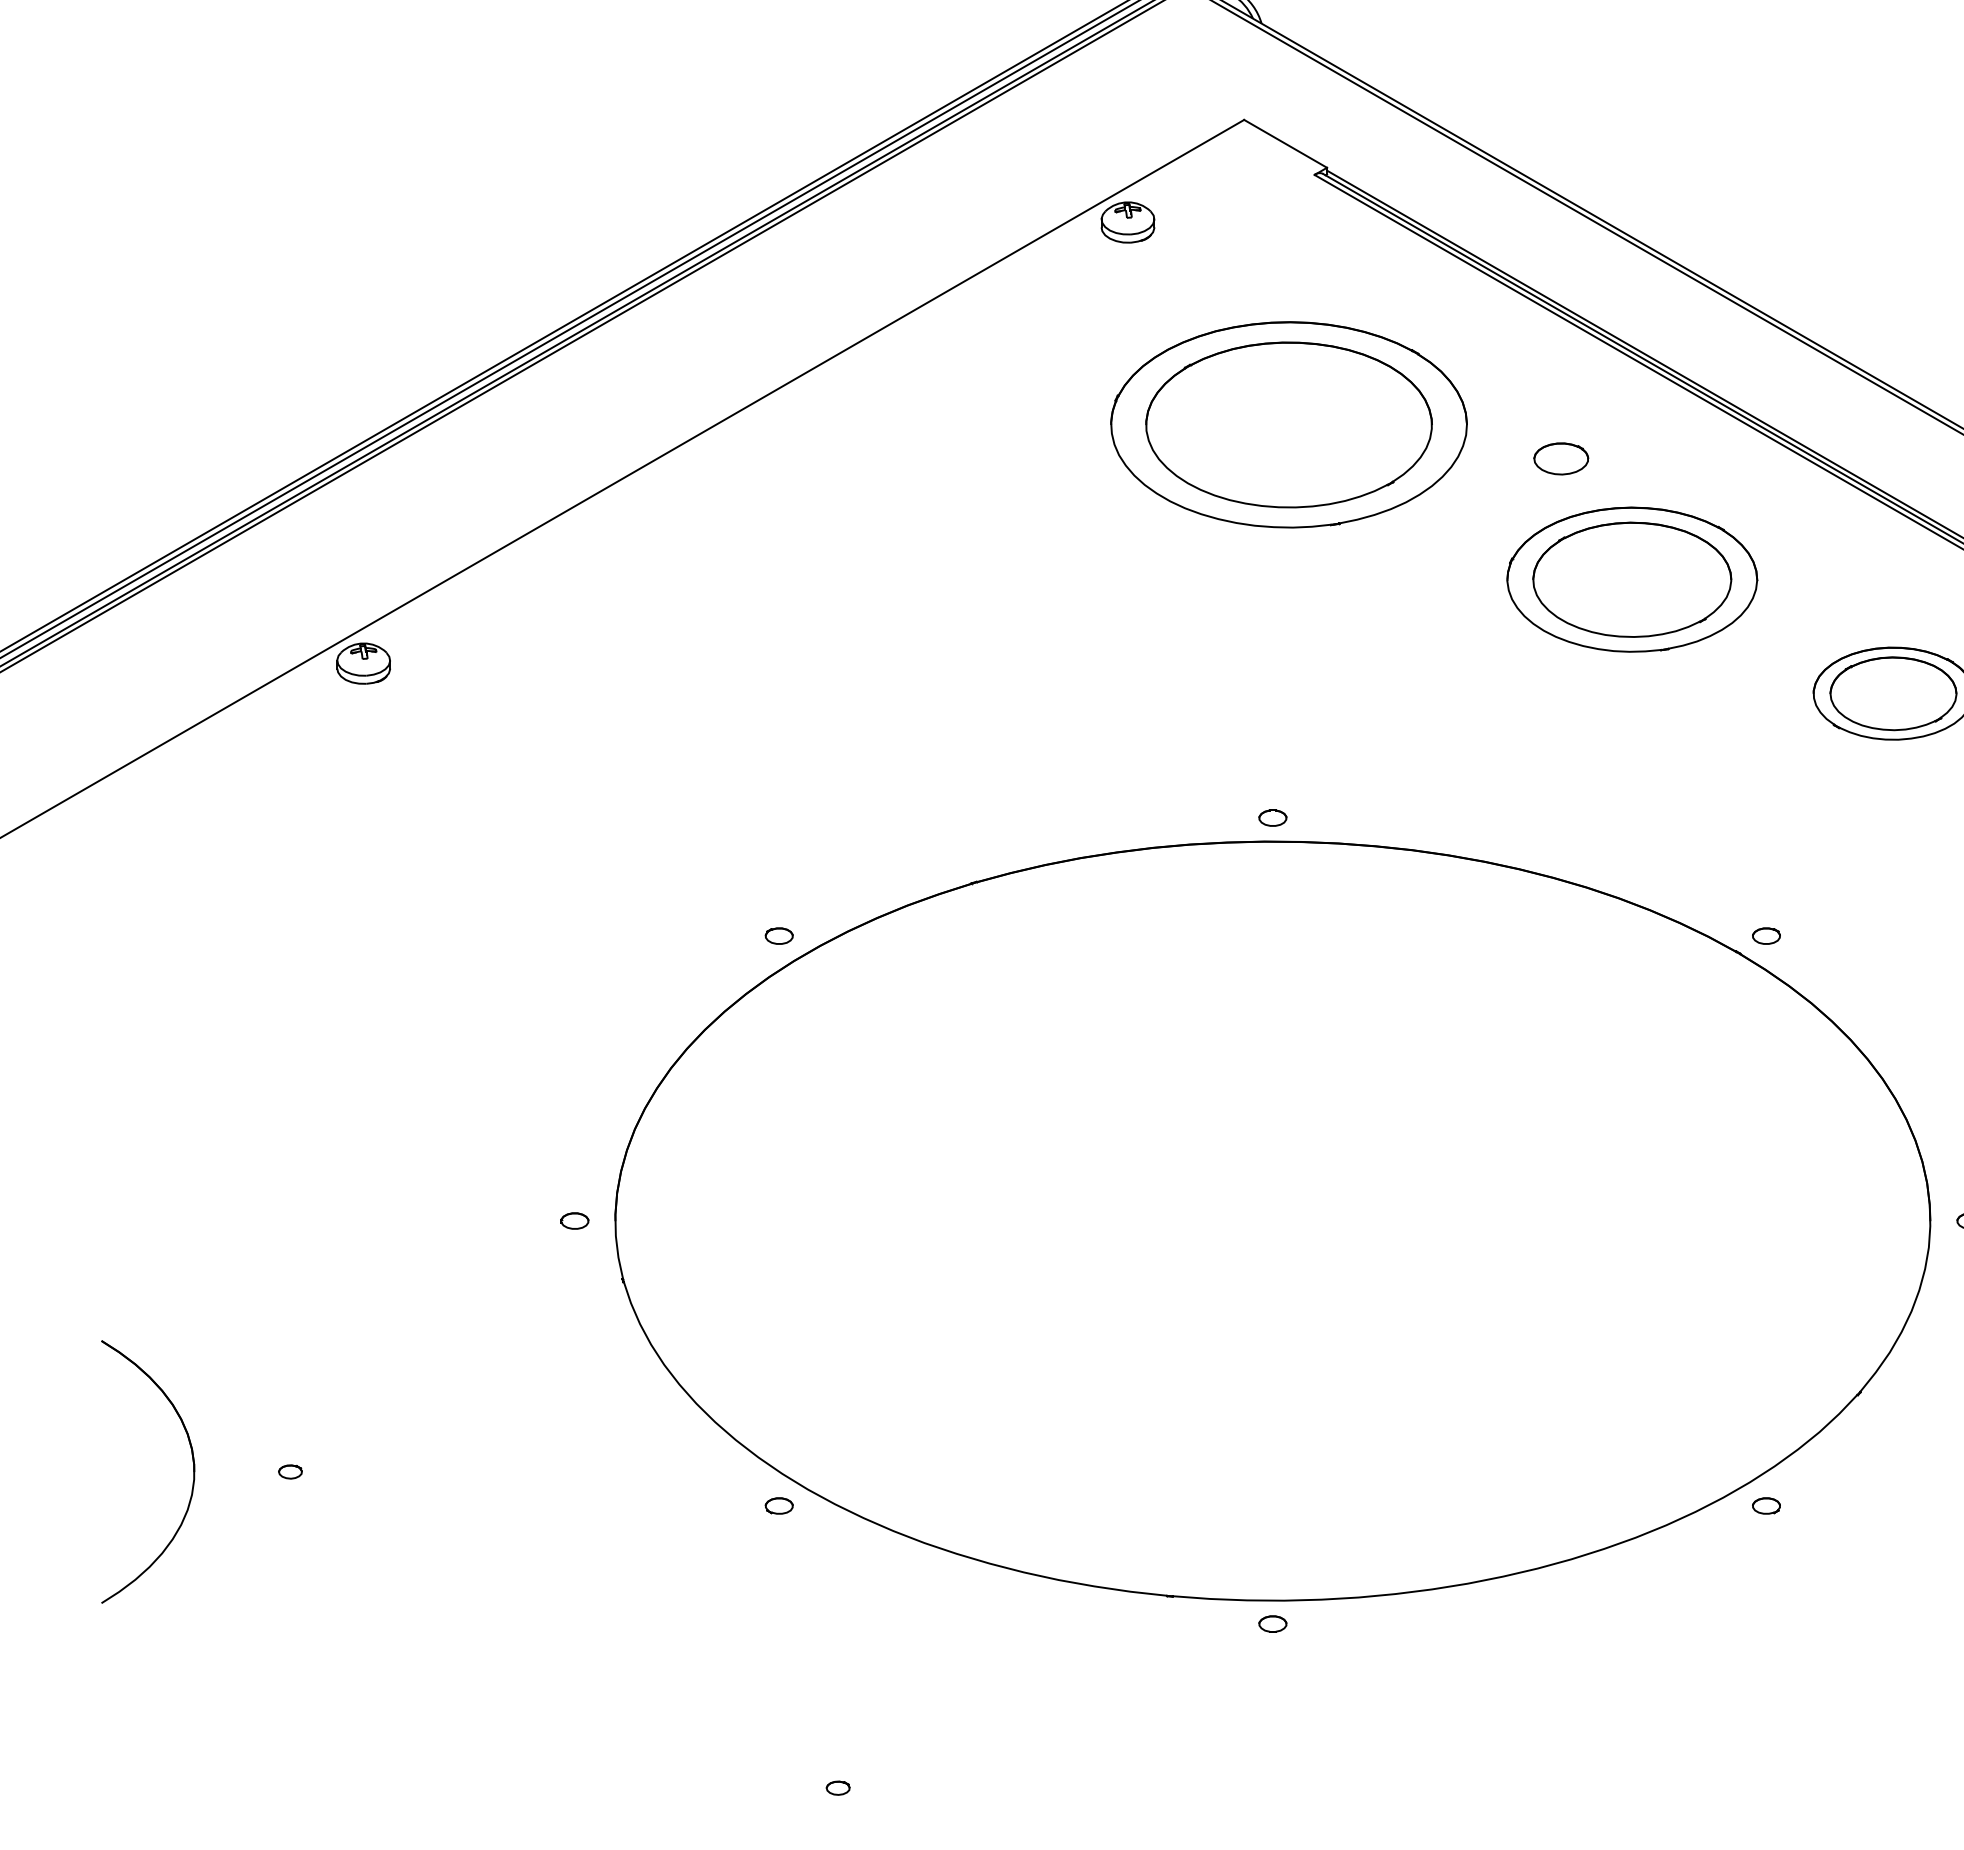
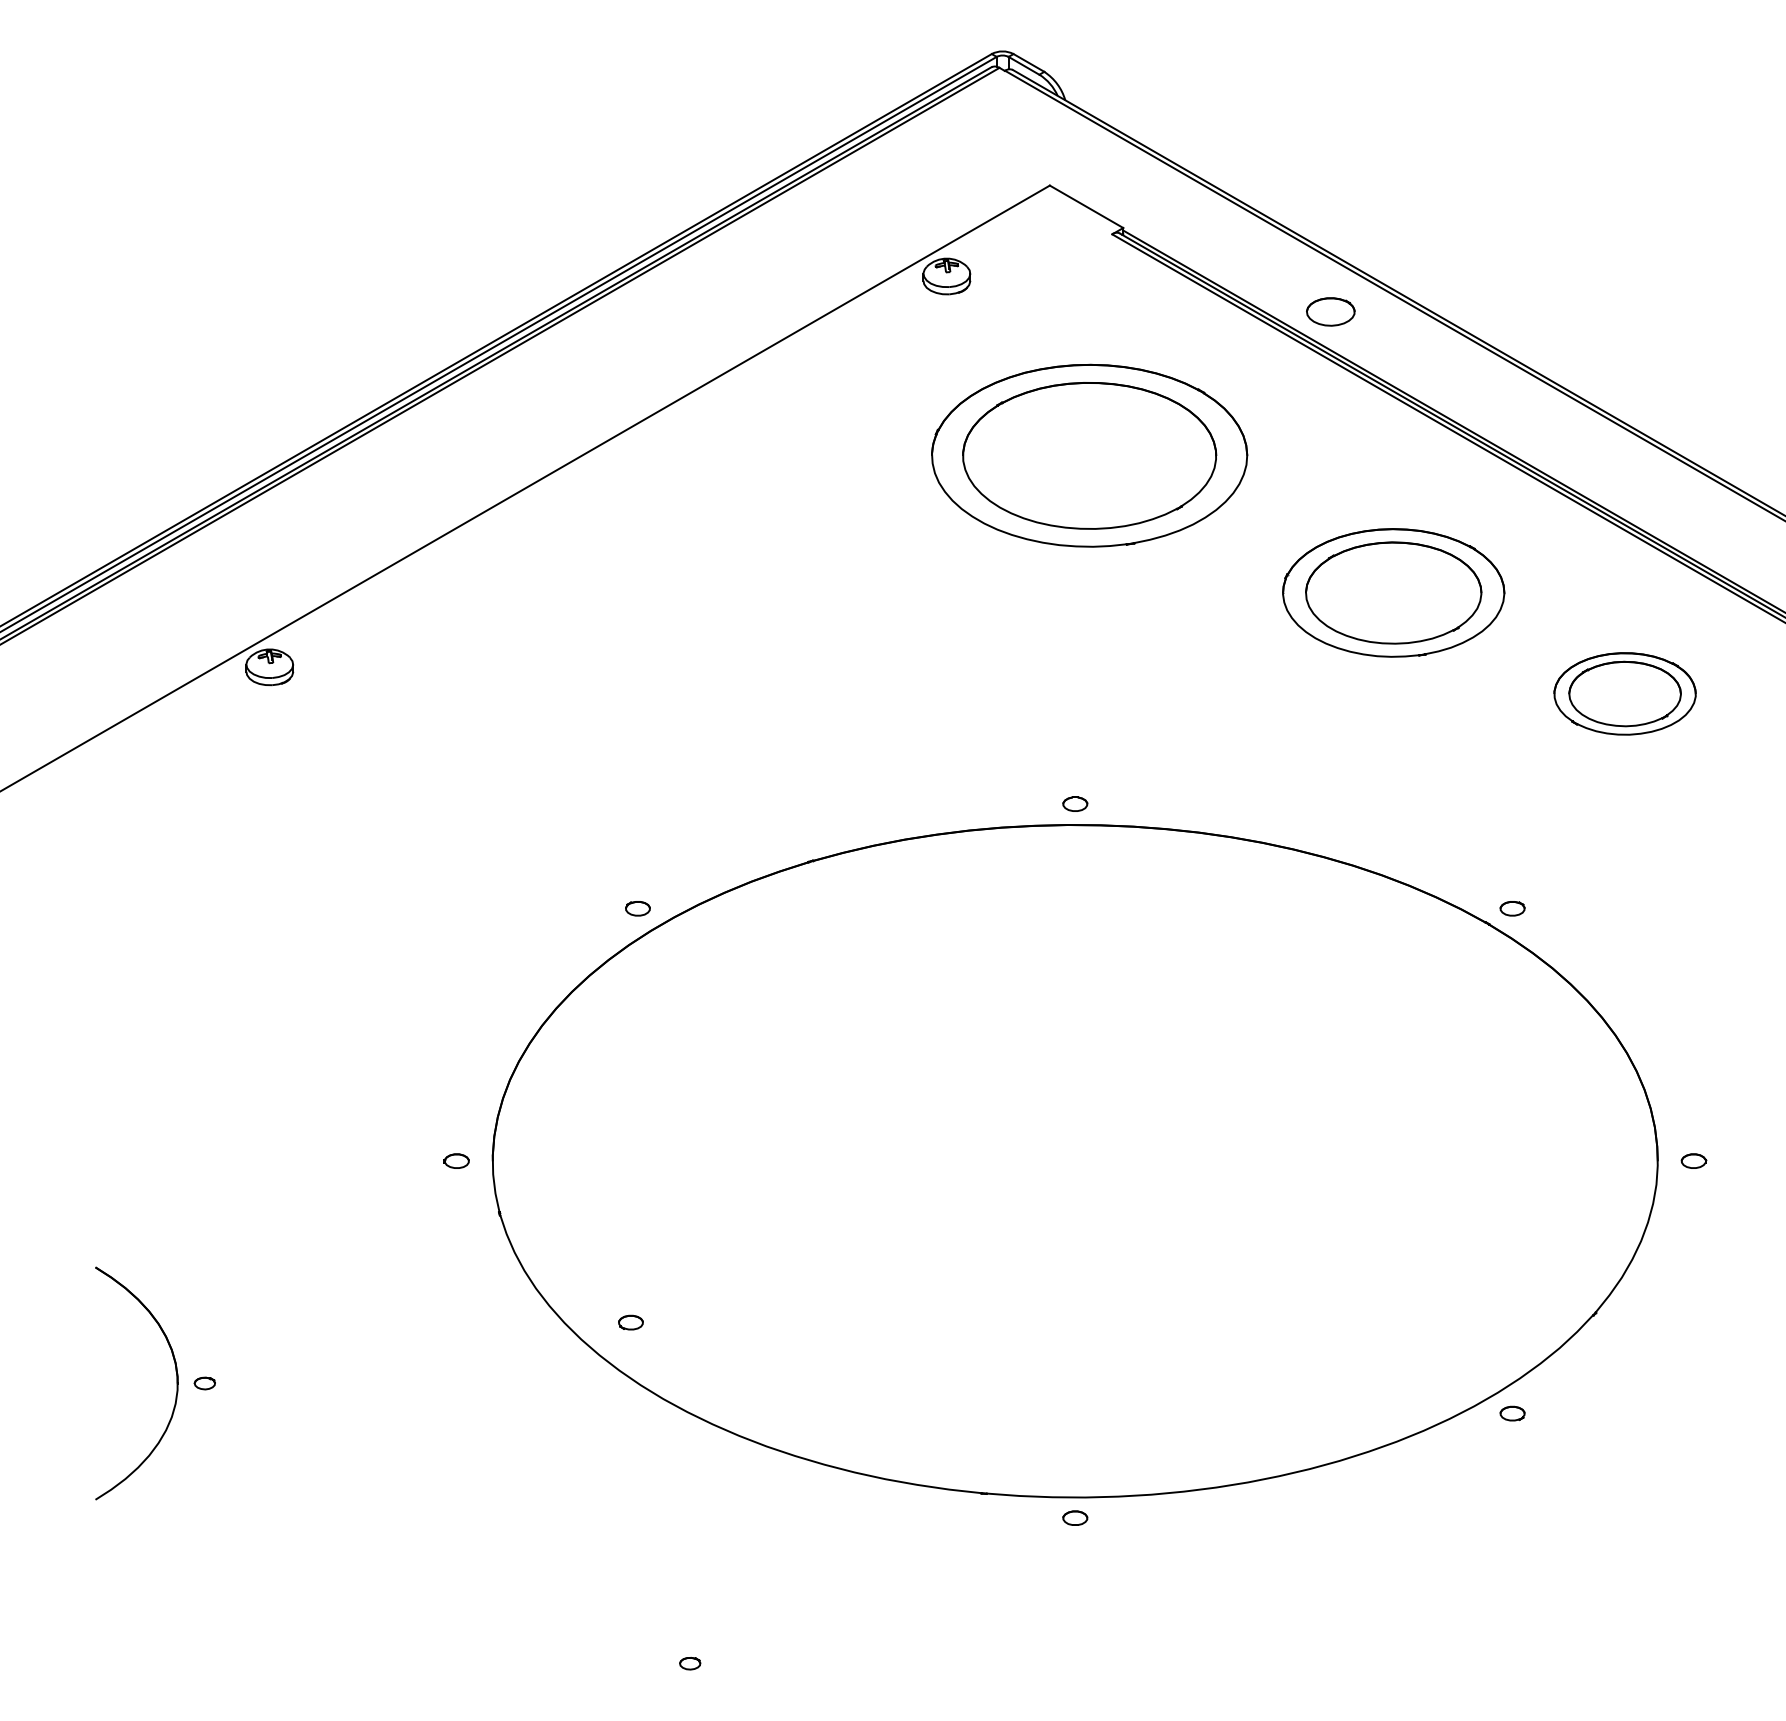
part: (1560, 458) -> (1330, 311), moved
part: (192, 1471) -> (176, 1383), moved
part: (778, 1505) -> (630, 1322), moved

